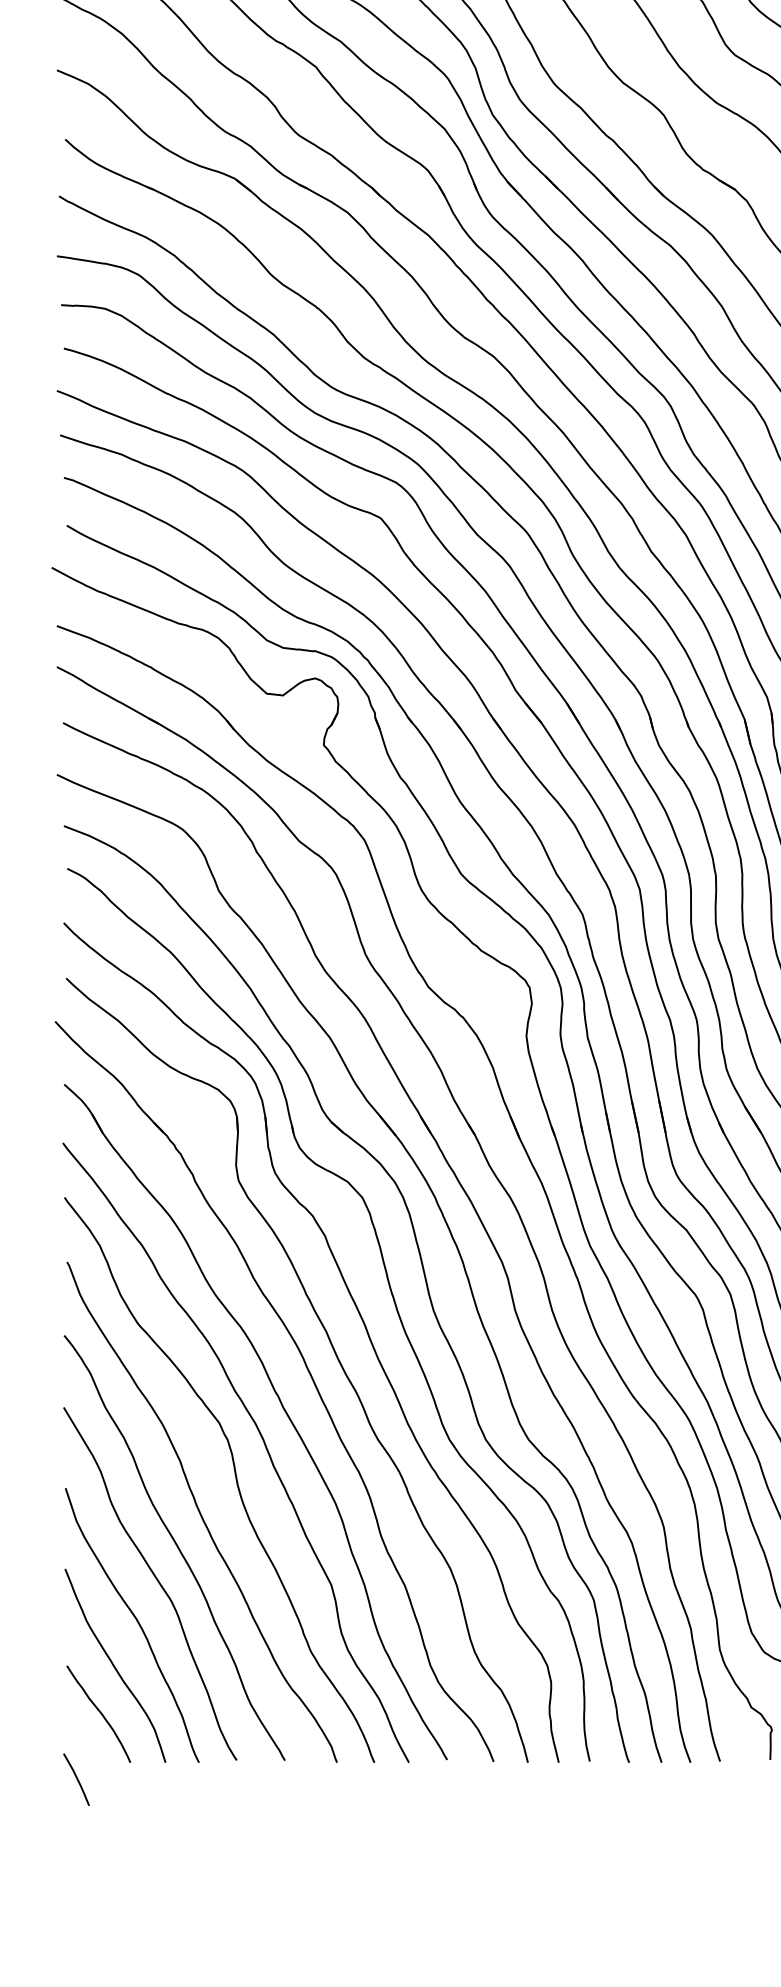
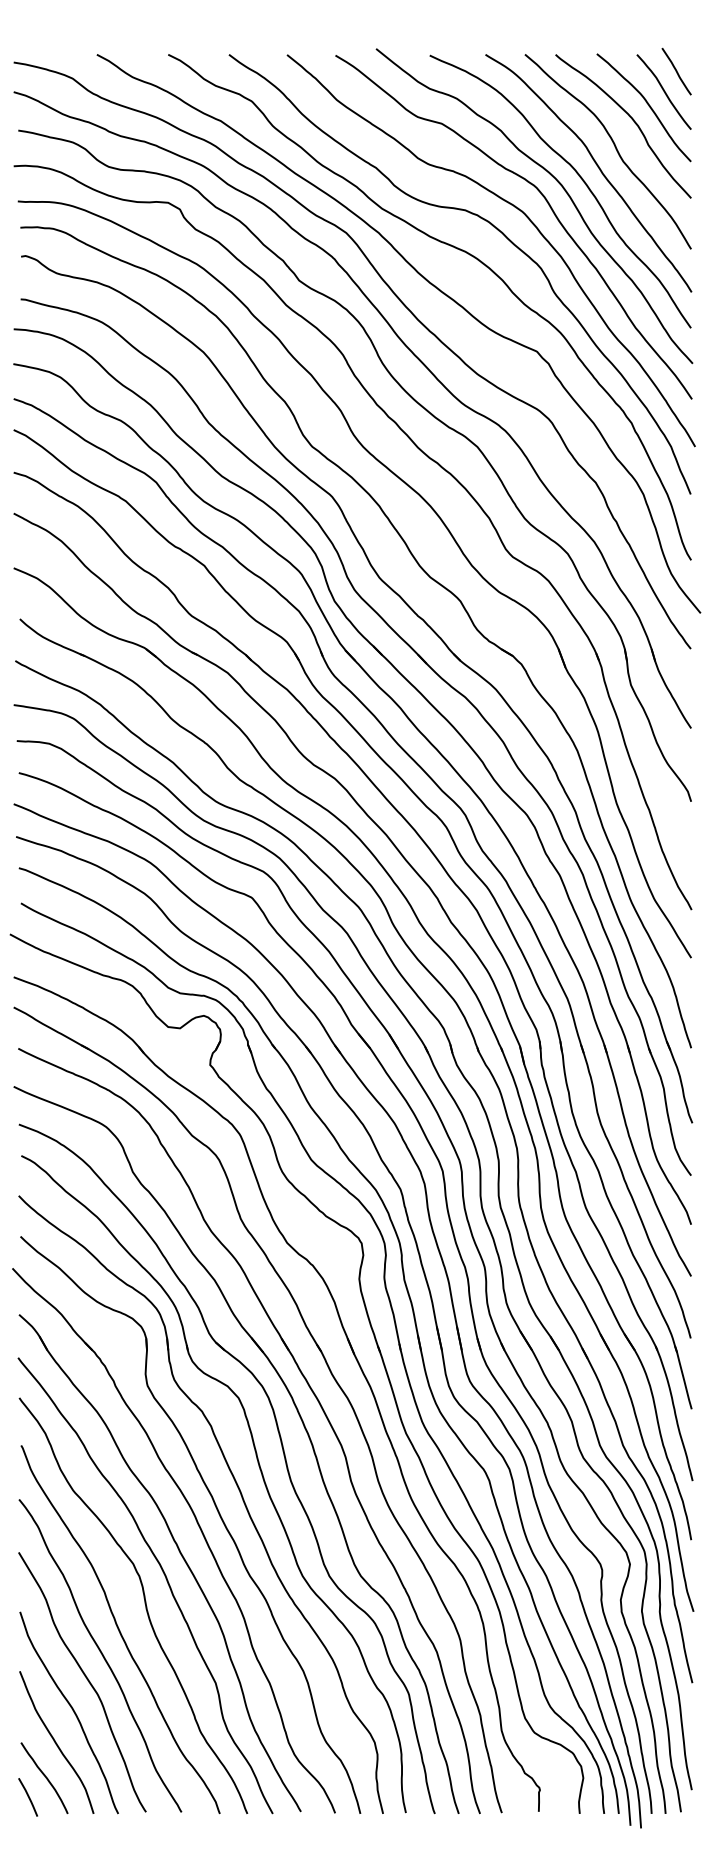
line: (75, 1778) -> (27, 1796), moved

